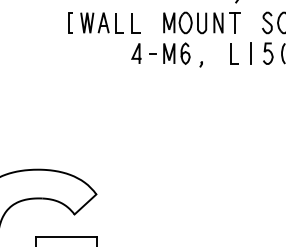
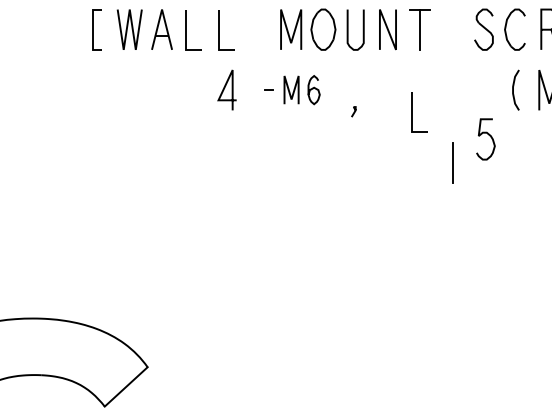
curve: (269, 52) -> (488, 137), moved
part: (169, 53) -> (291, 89), size x0.7
line: (231, 53) -> (413, 111), moved
line: (250, 53) -> (450, 162), moved

